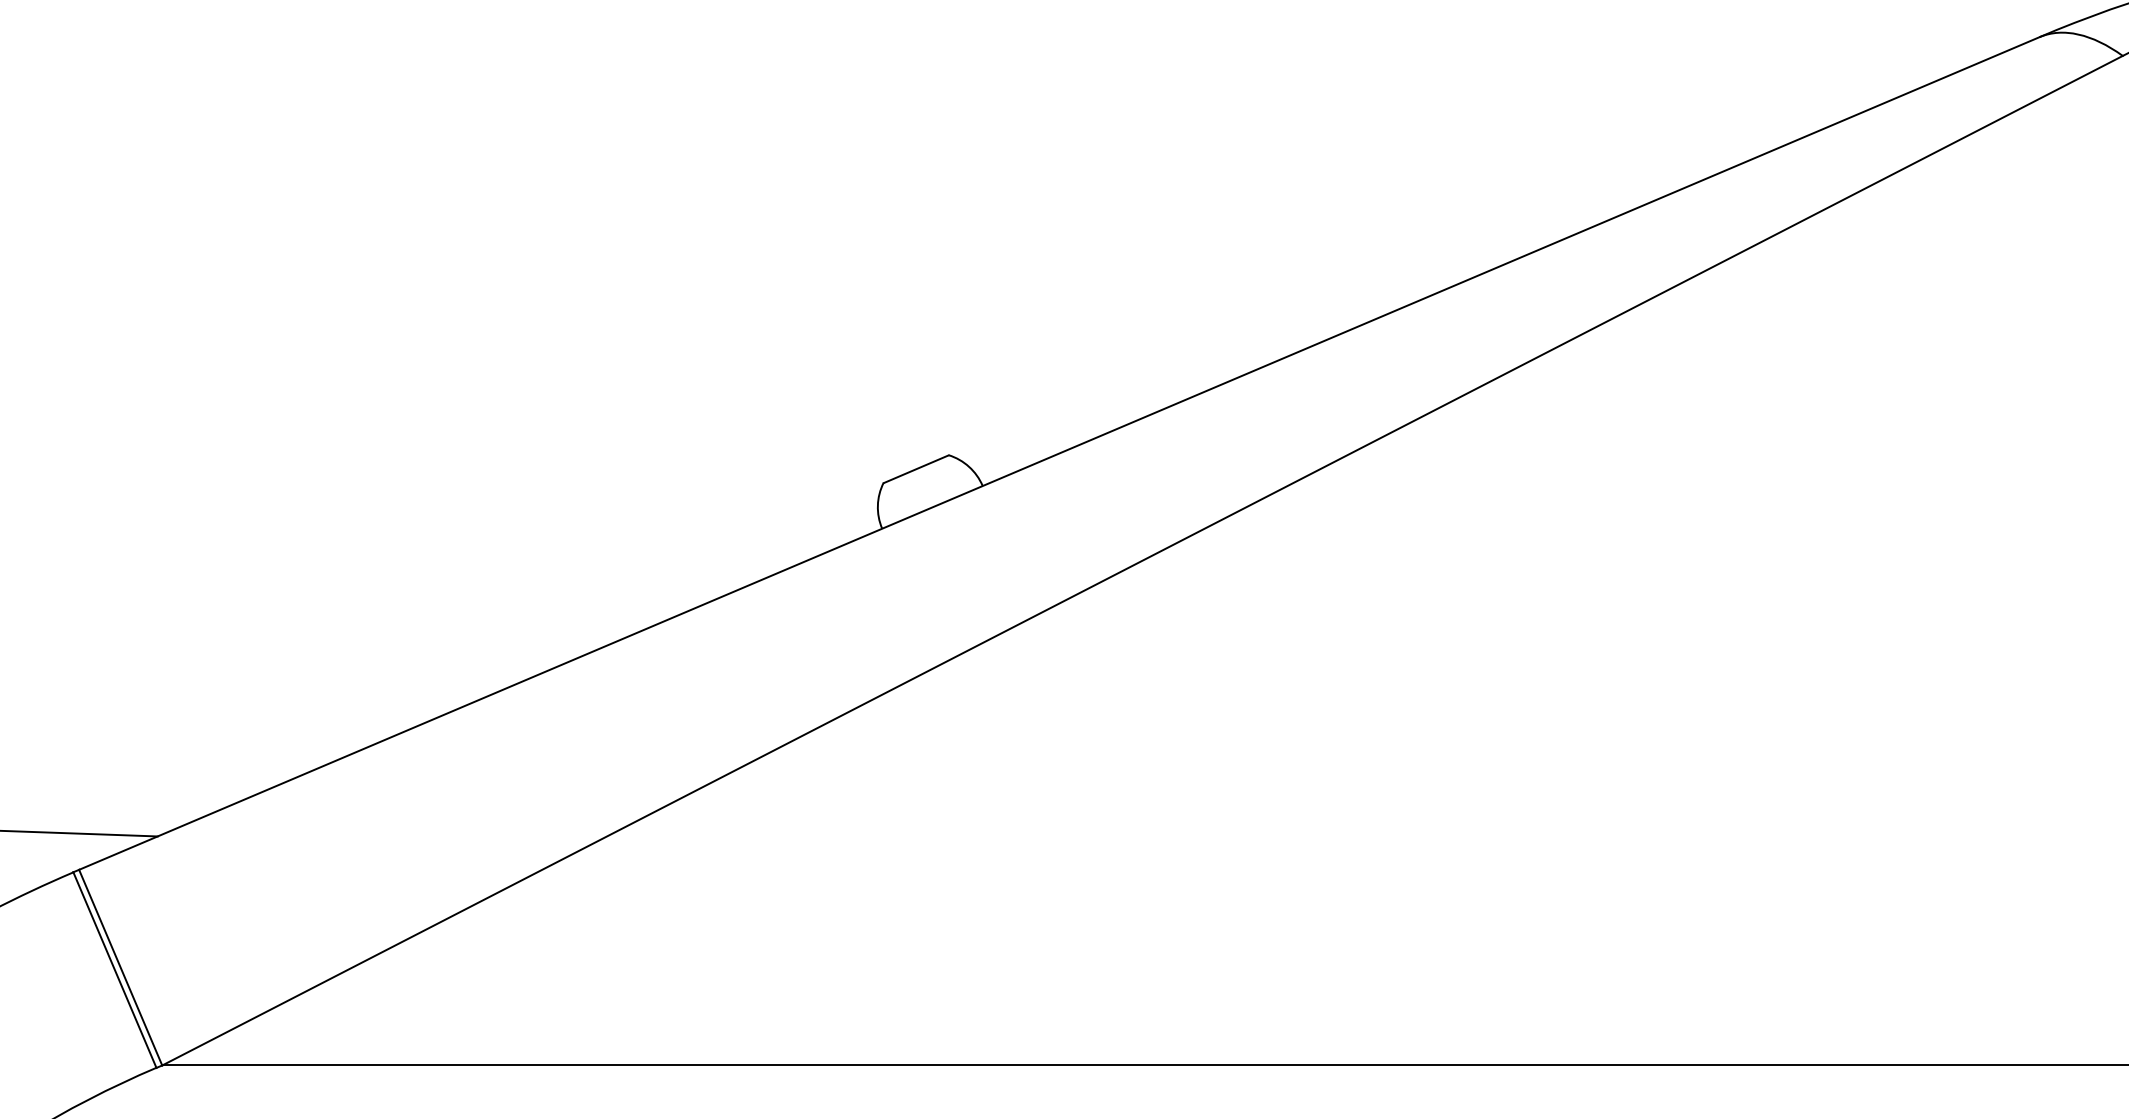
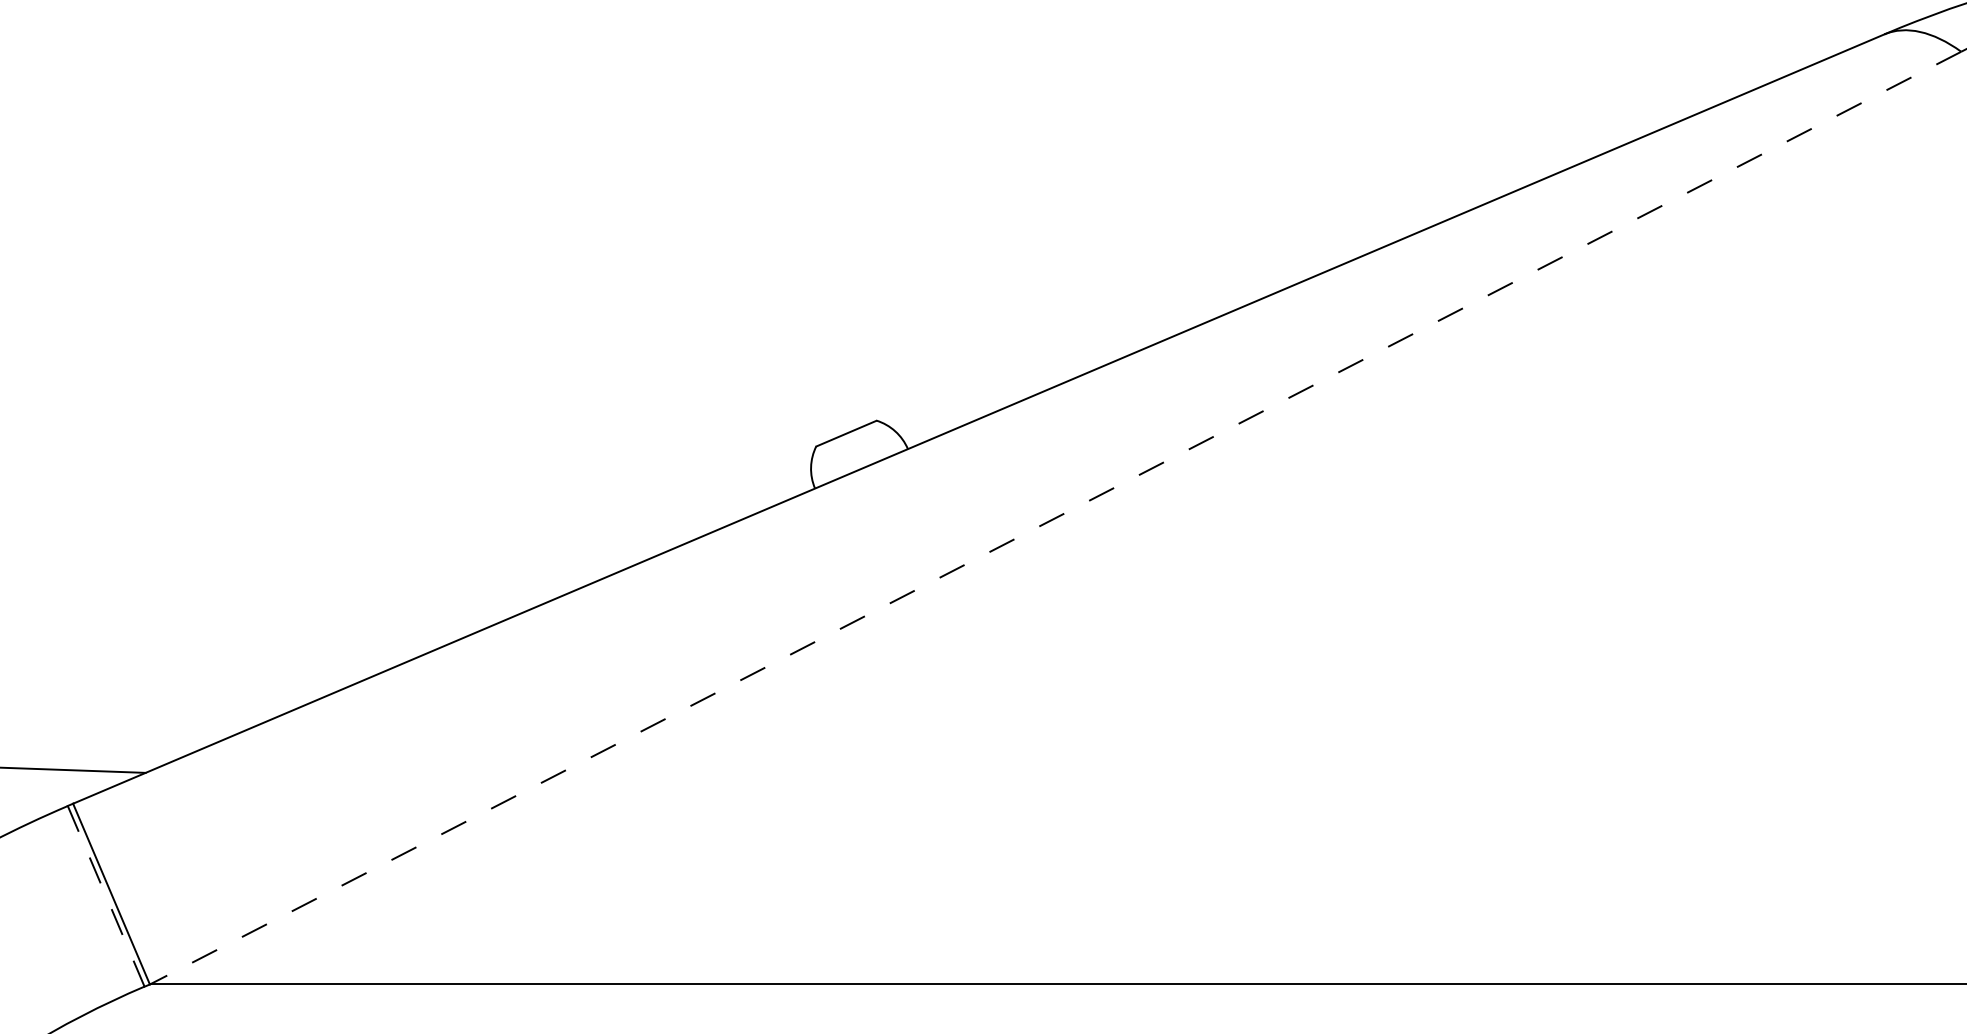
line: (1142, 560) -> (1055, 517), solid -> dashed
line: (115, 970) -> (106, 896), solid -> dashed

